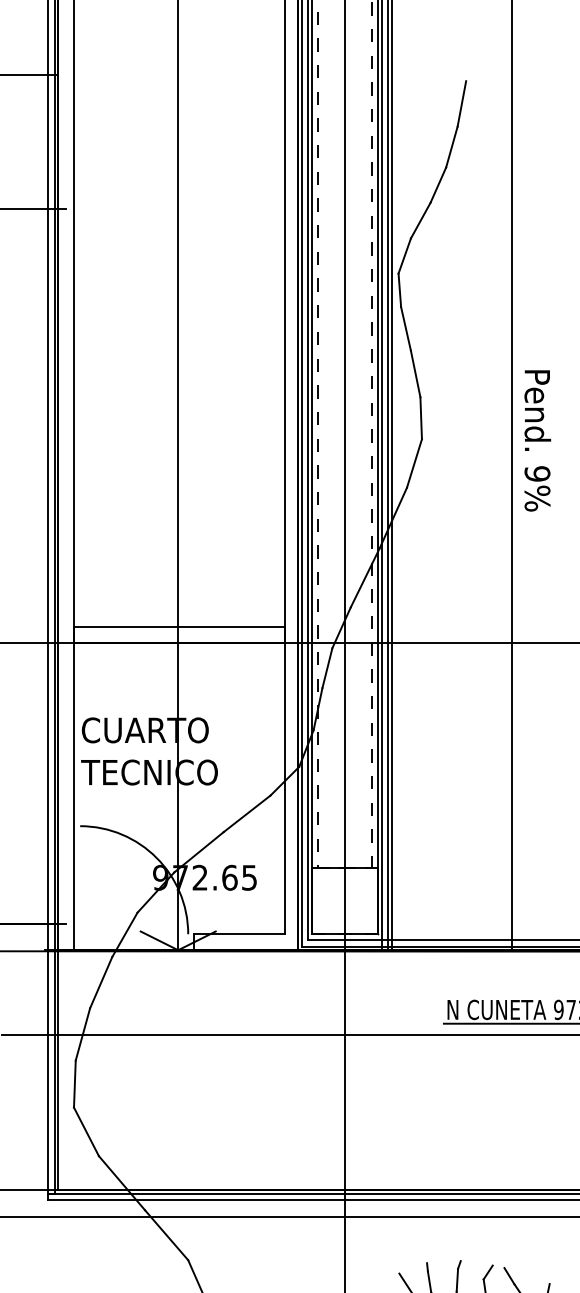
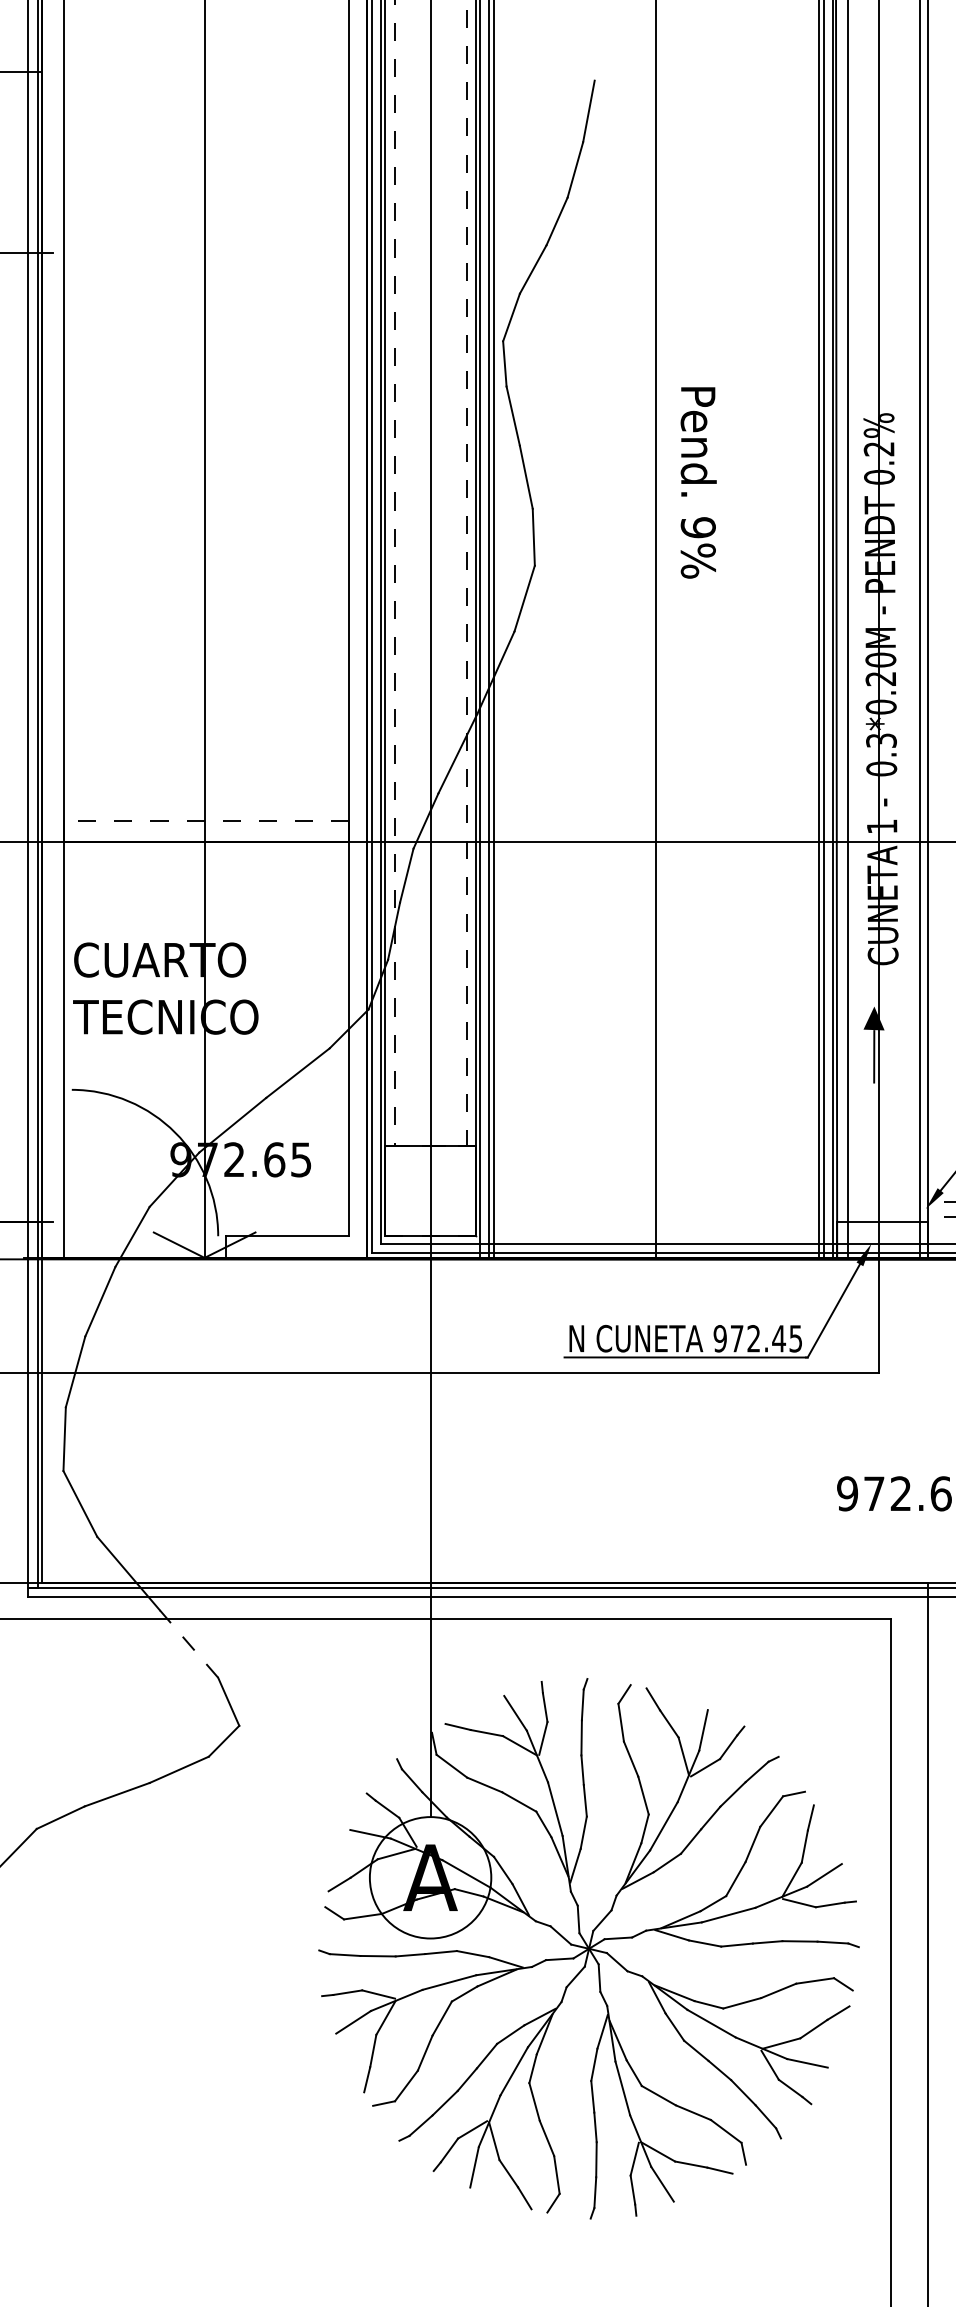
text: (537, 440) -> (698, 482), moved
line: (179, 627) -> (206, 820), solid -> dashed
line: (167, 1235) -> (189, 1644), solid -> dashed

